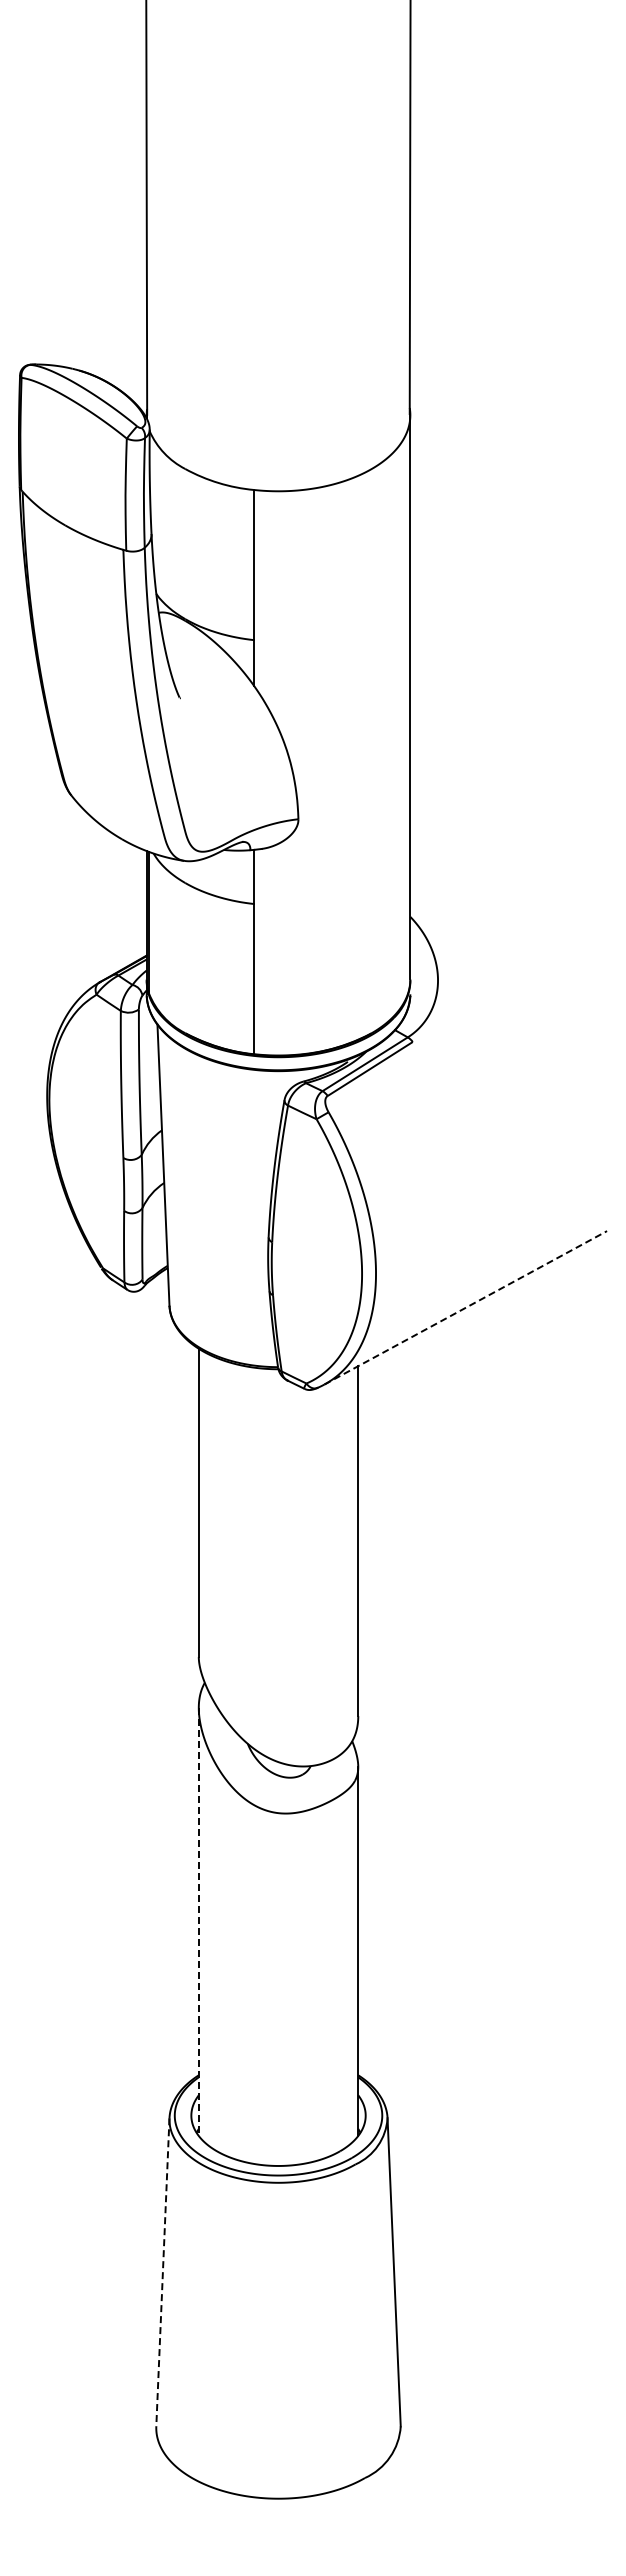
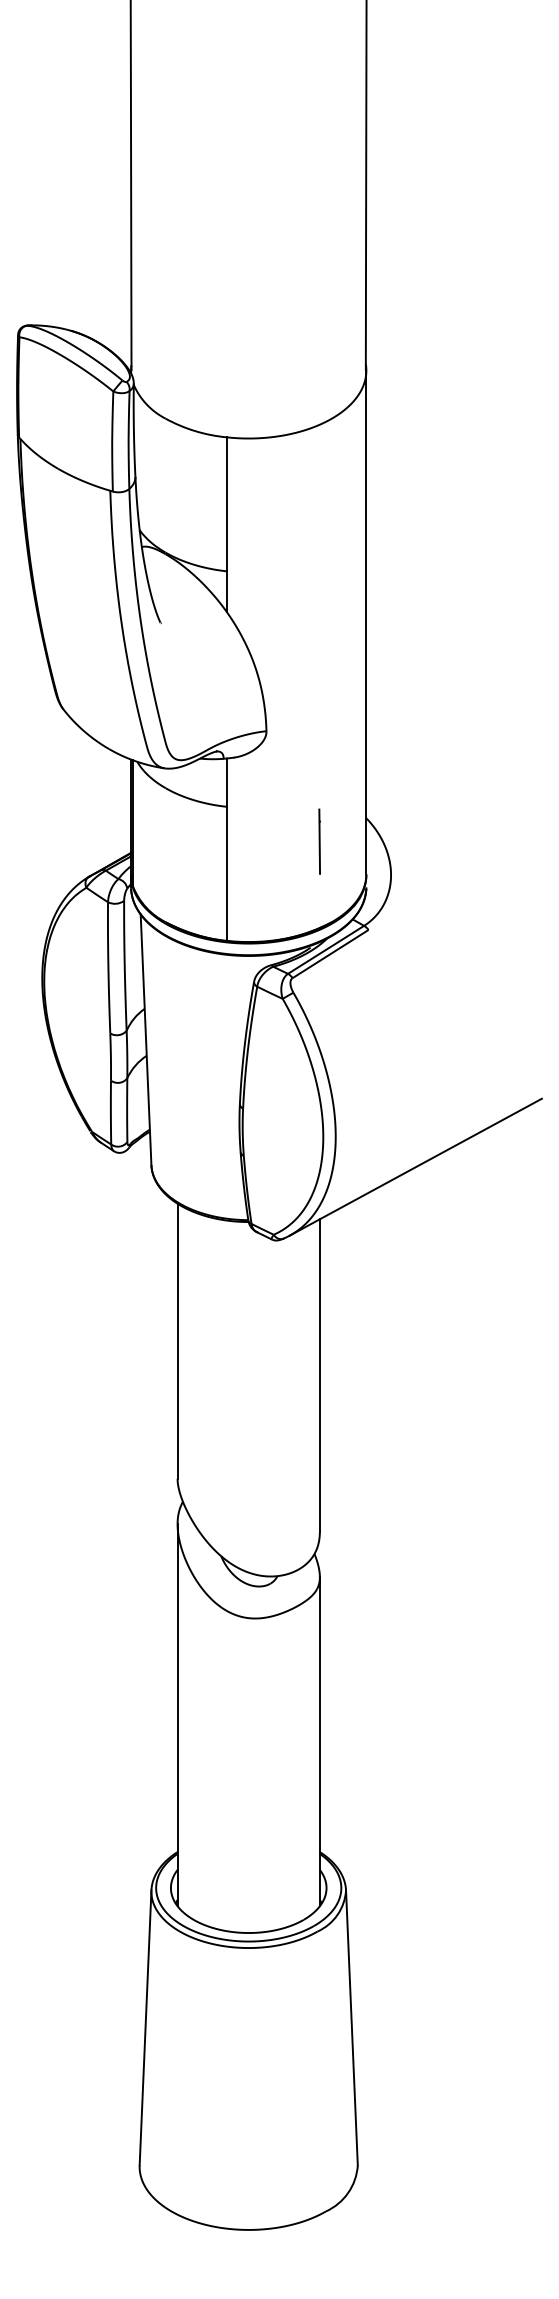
line: (357, 942) -> (319, 841), added
line: (465, 1307) -> (415, 1166), dashed -> solid
line: (198, 1922) -> (177, 1715), dashed -> solid
line: (162, 2272) -> (145, 2028), dashed -> solid

